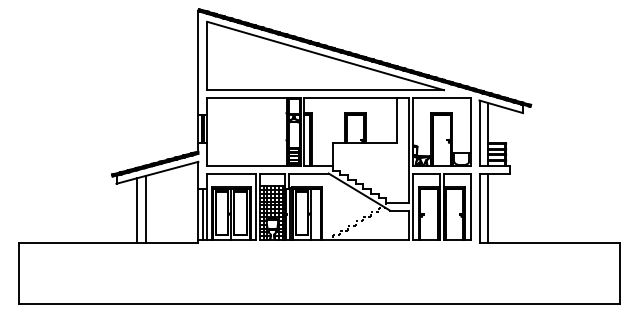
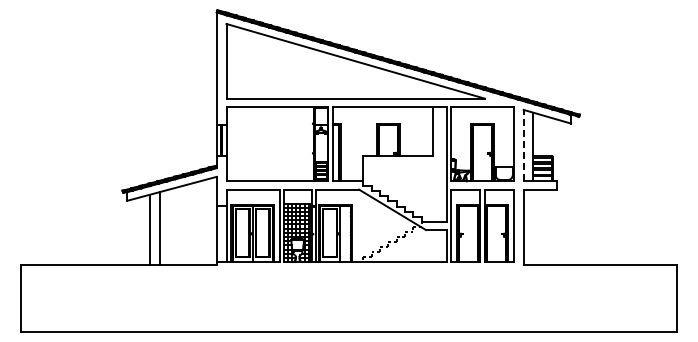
line: (479, 133) -> (523, 145), solid -> dashed
line: (488, 207) -> (533, 226), removed
line: (202, 214) -> (221, 234), removed

